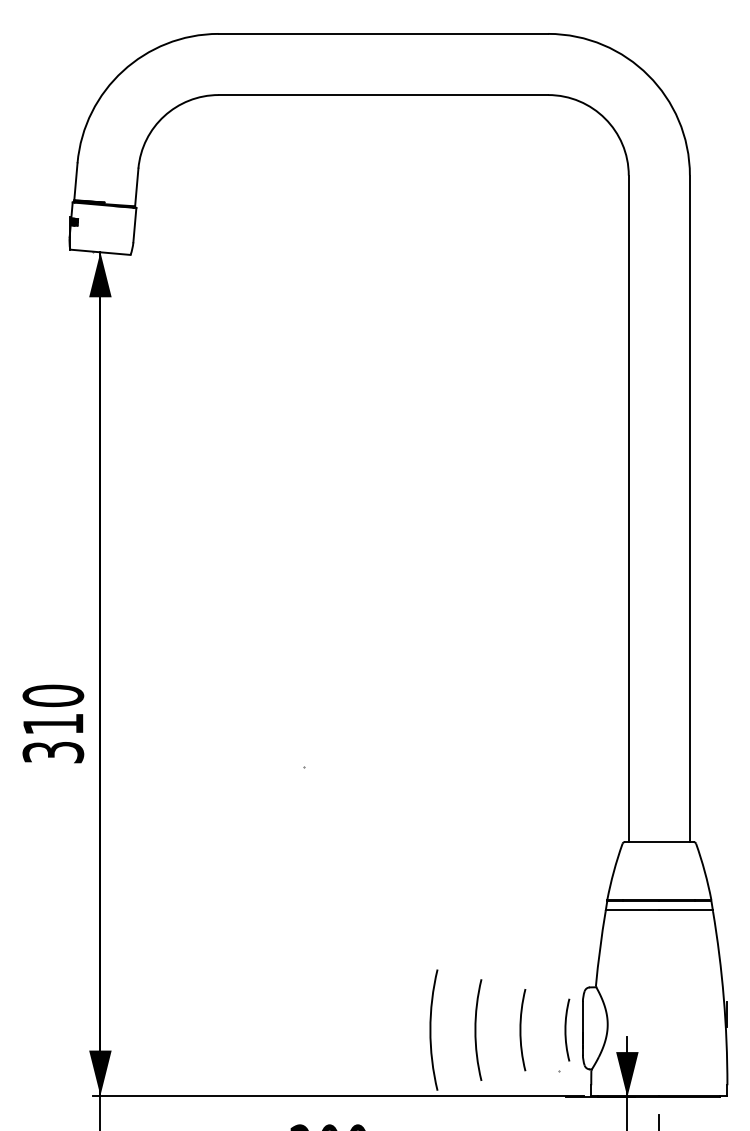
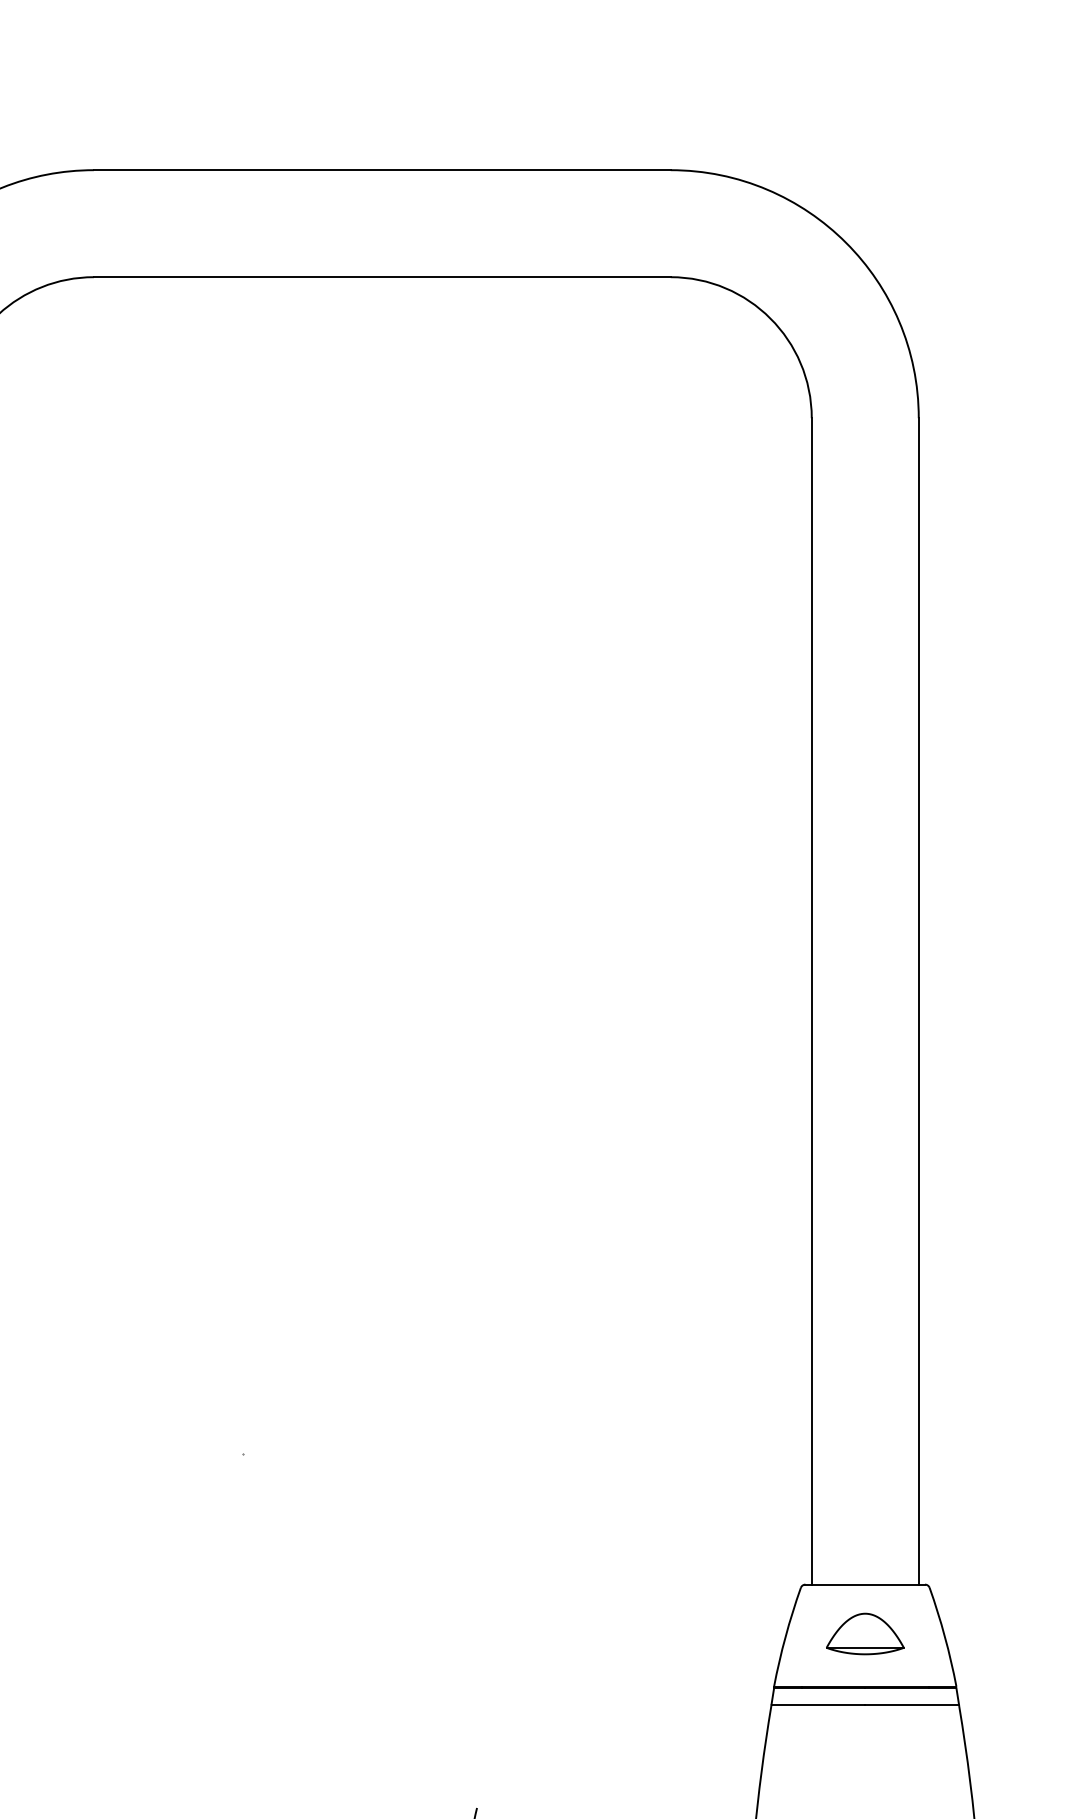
part: (658, 869) -> (863, 1632), added

